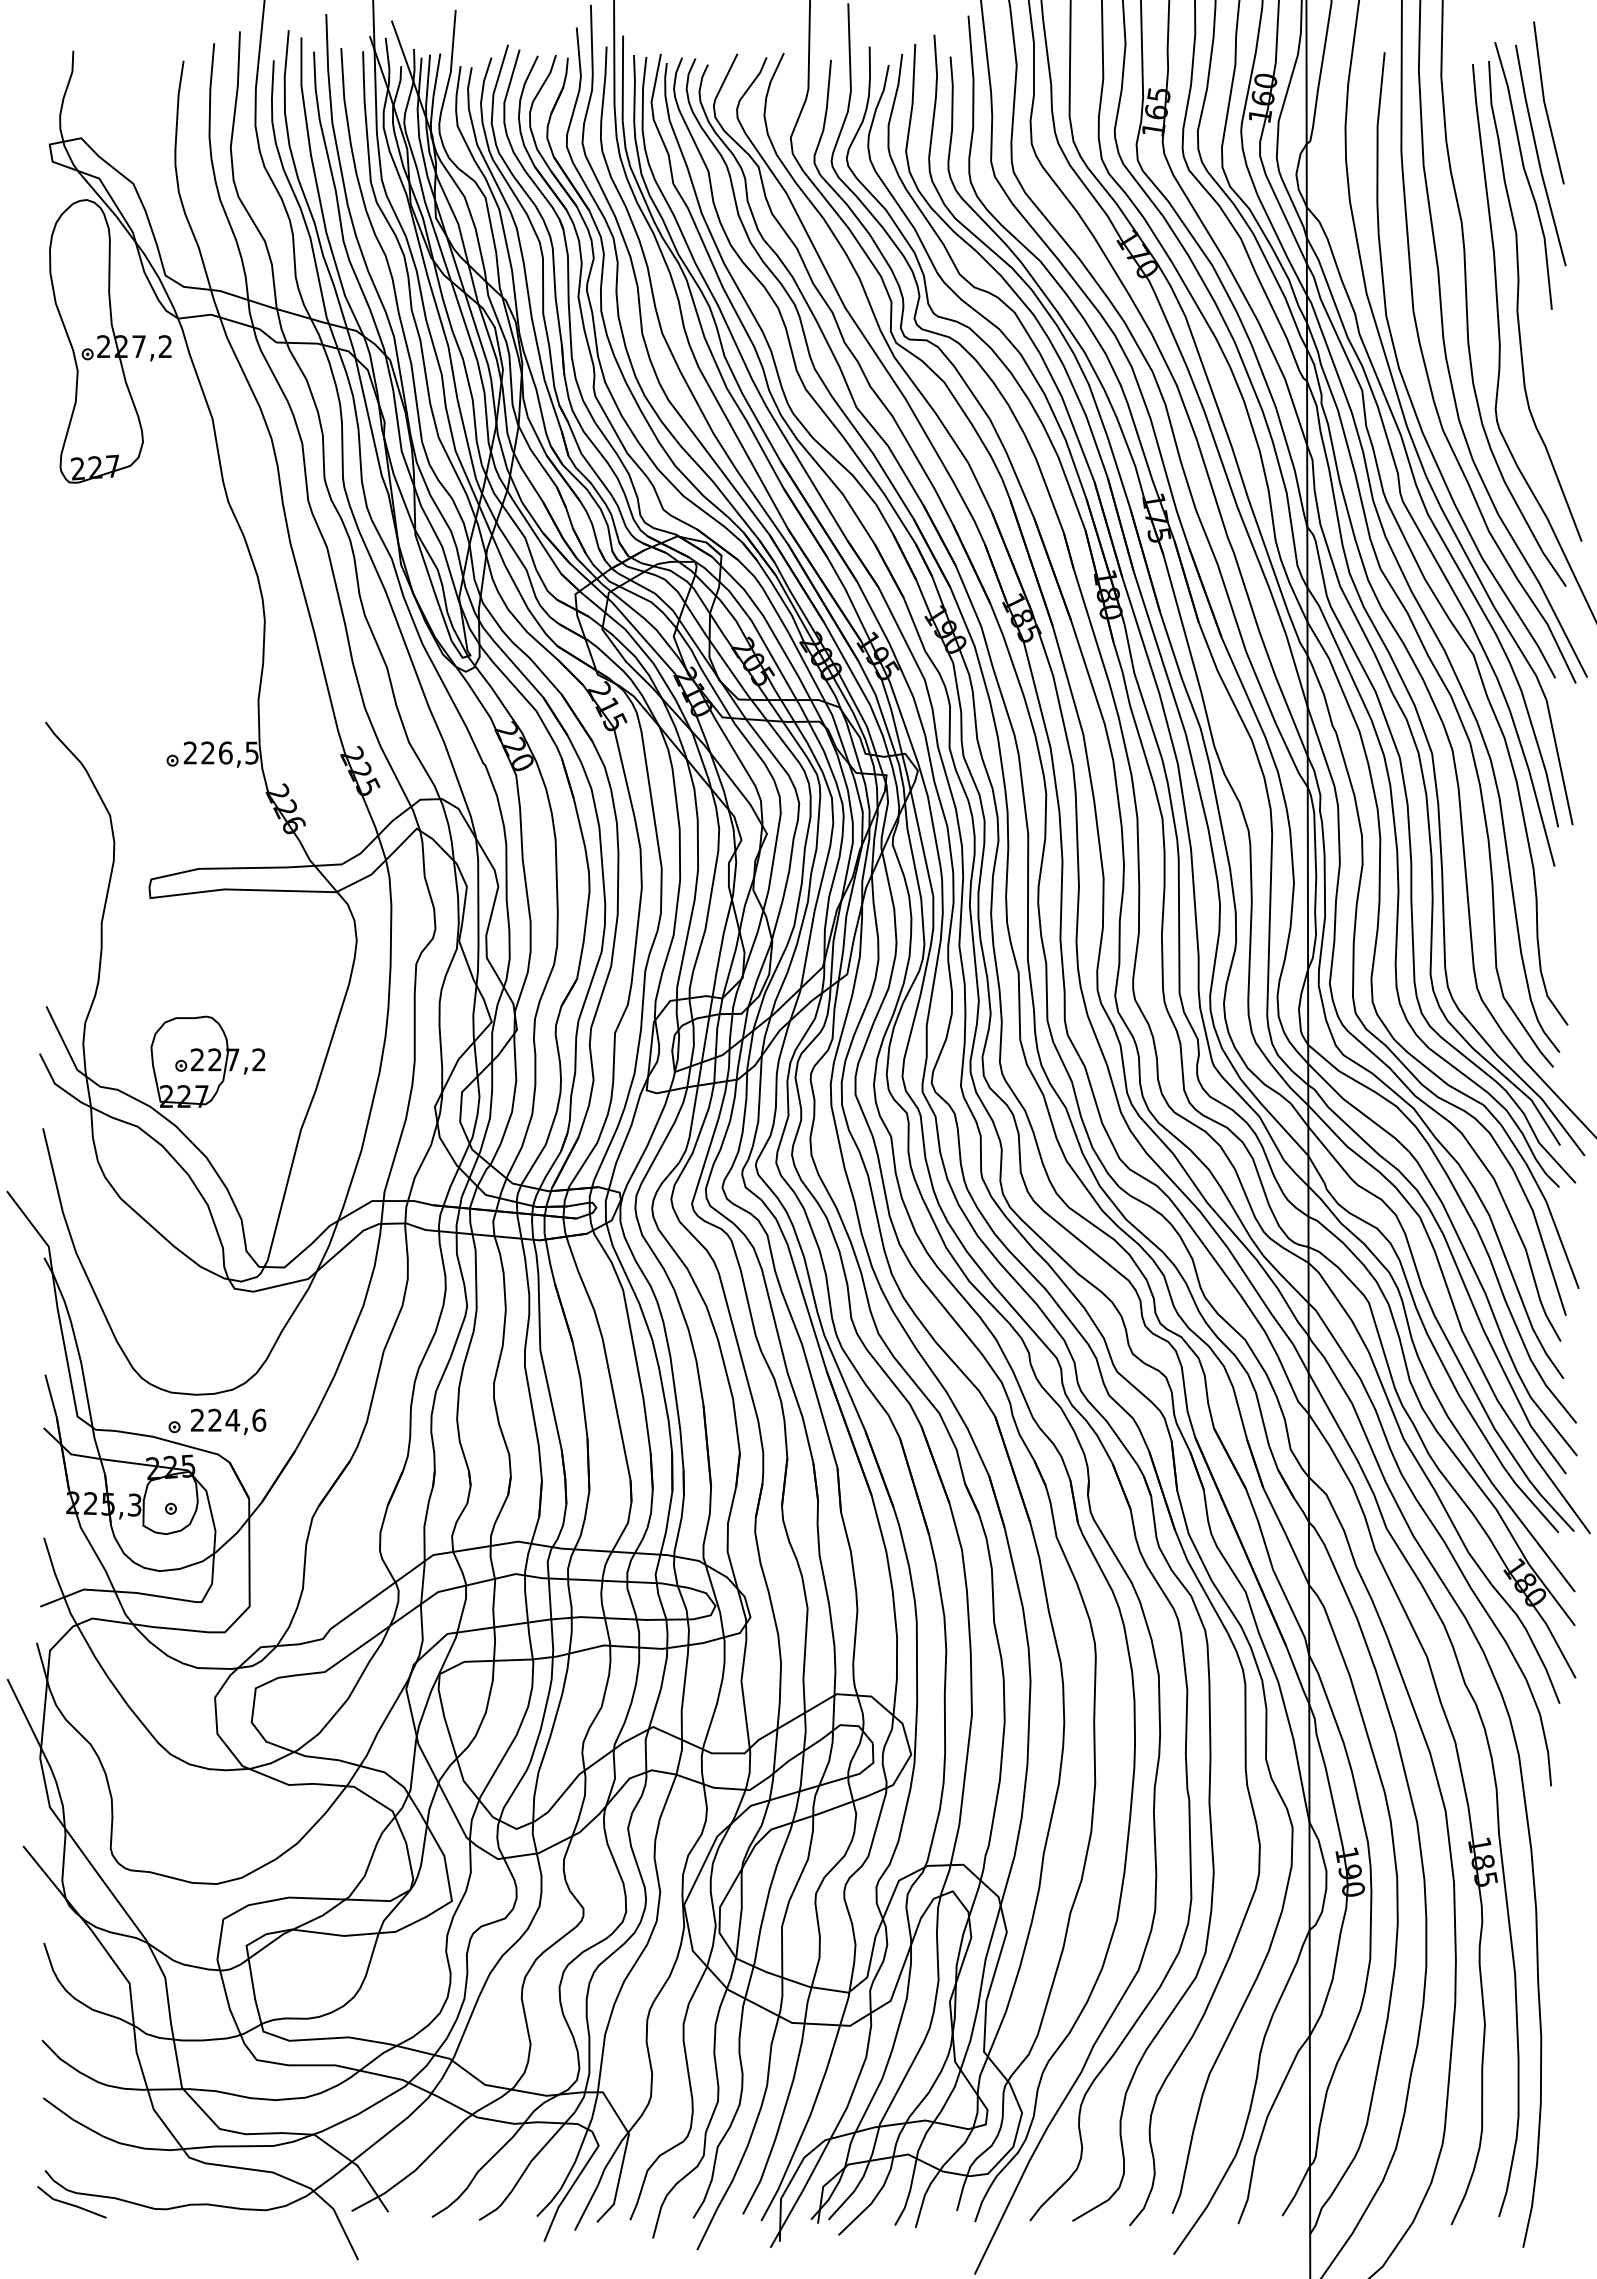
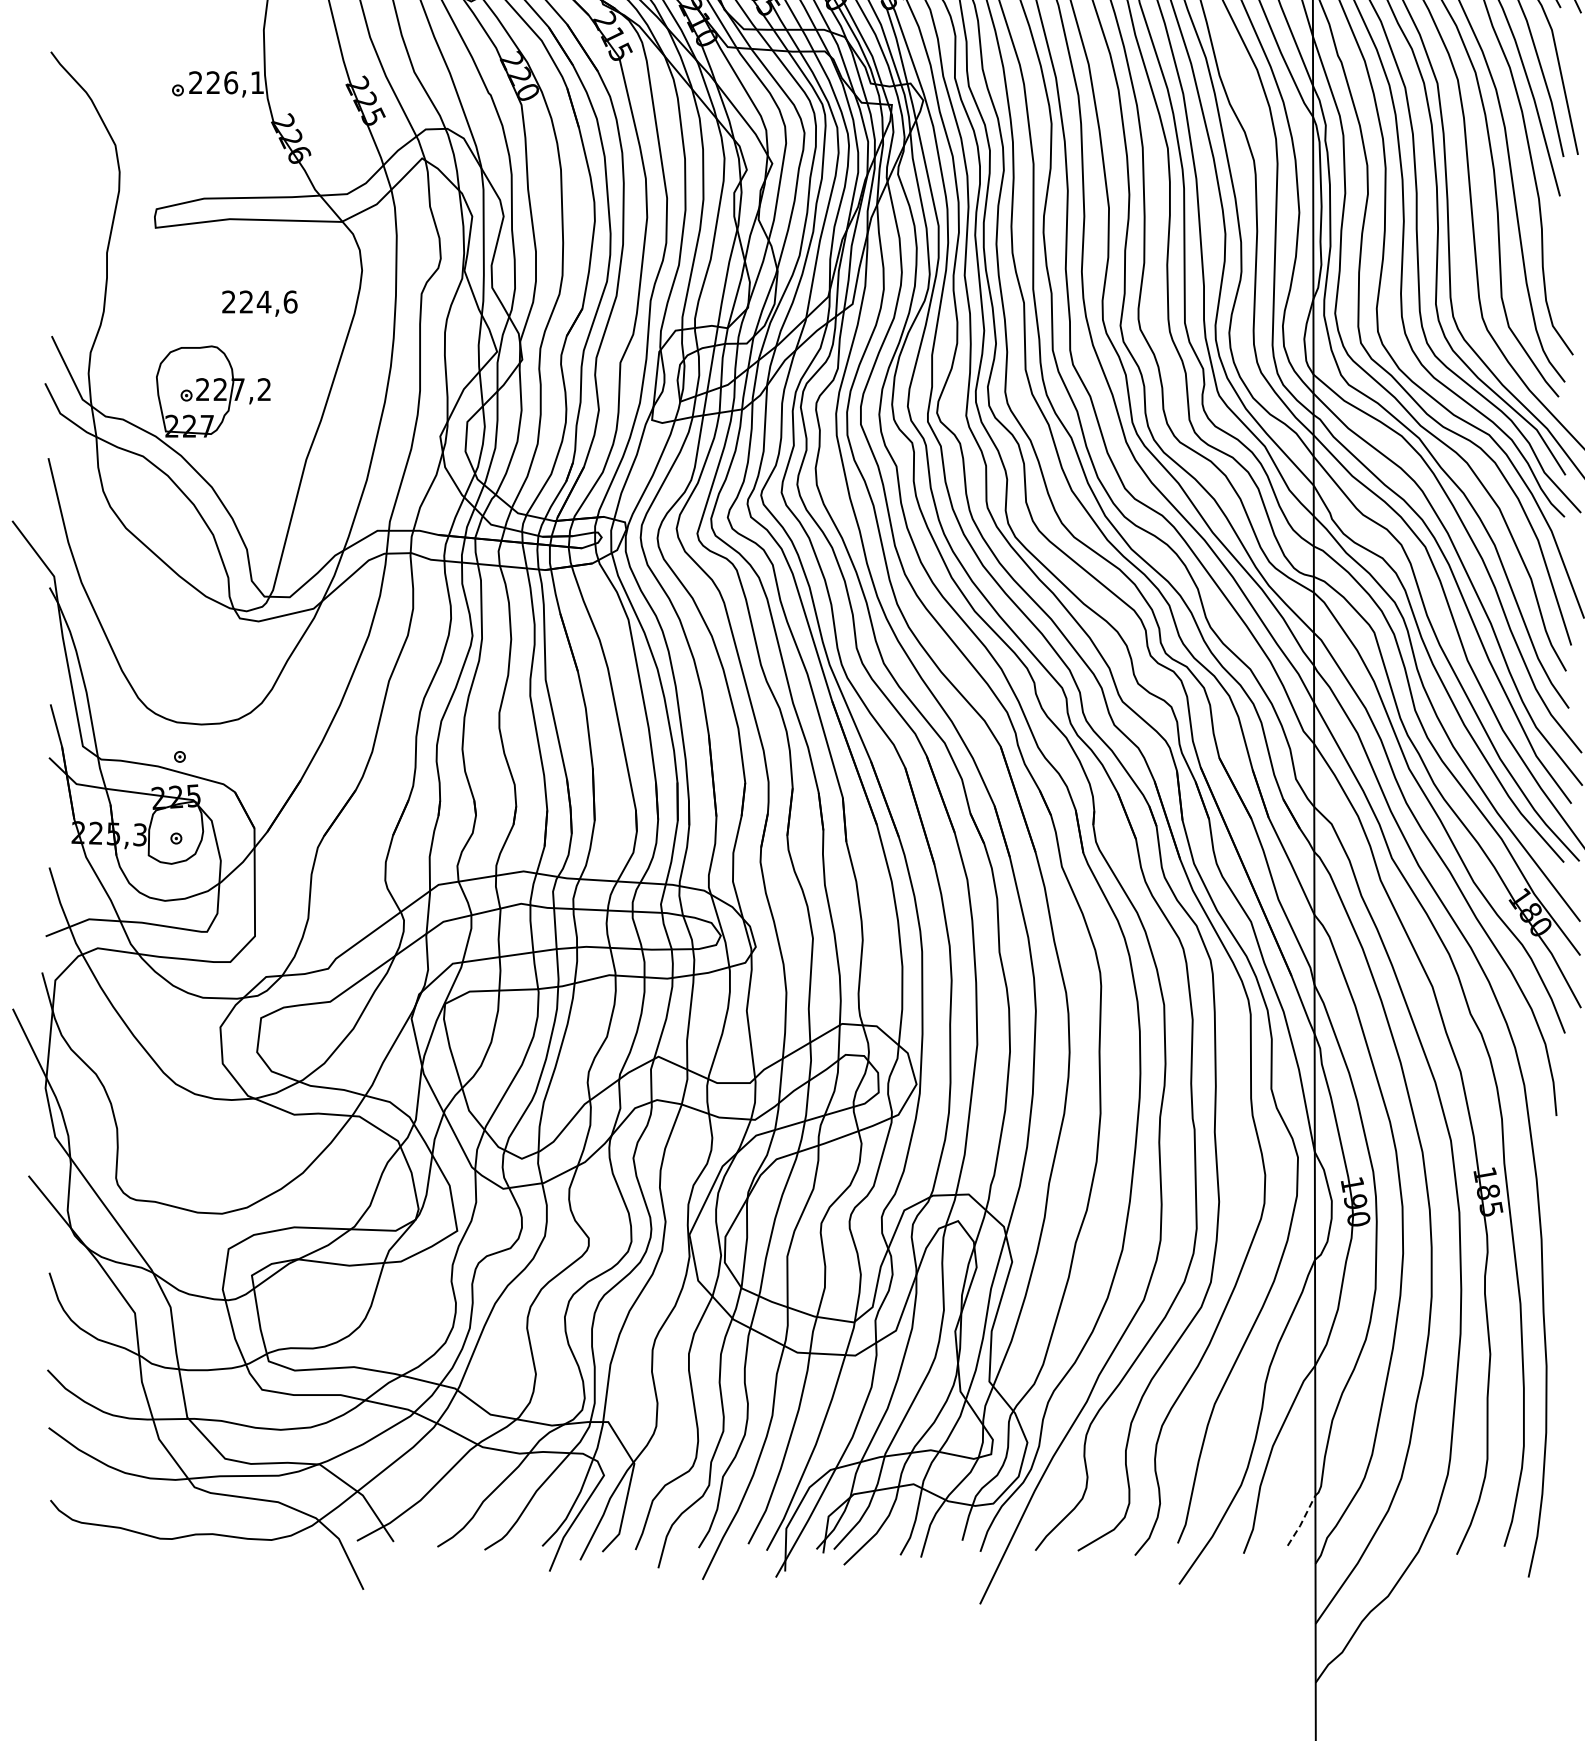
text: (251, 752) -> (256, 82), 226,5 -> 226,1
text: (228, 1421) -> (259, 303), moved
line: (1297, 2191) -> (1302, 1521), solid -> dashed
line: (70, 2203) -> (75, 1533), removed

